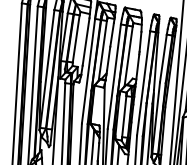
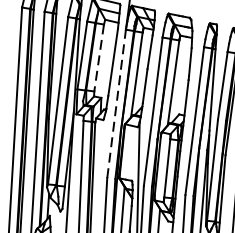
line: (76, 38) -> (99, 57), solid -> dashed
line: (88, 71) -> (116, 104), solid -> dashed

